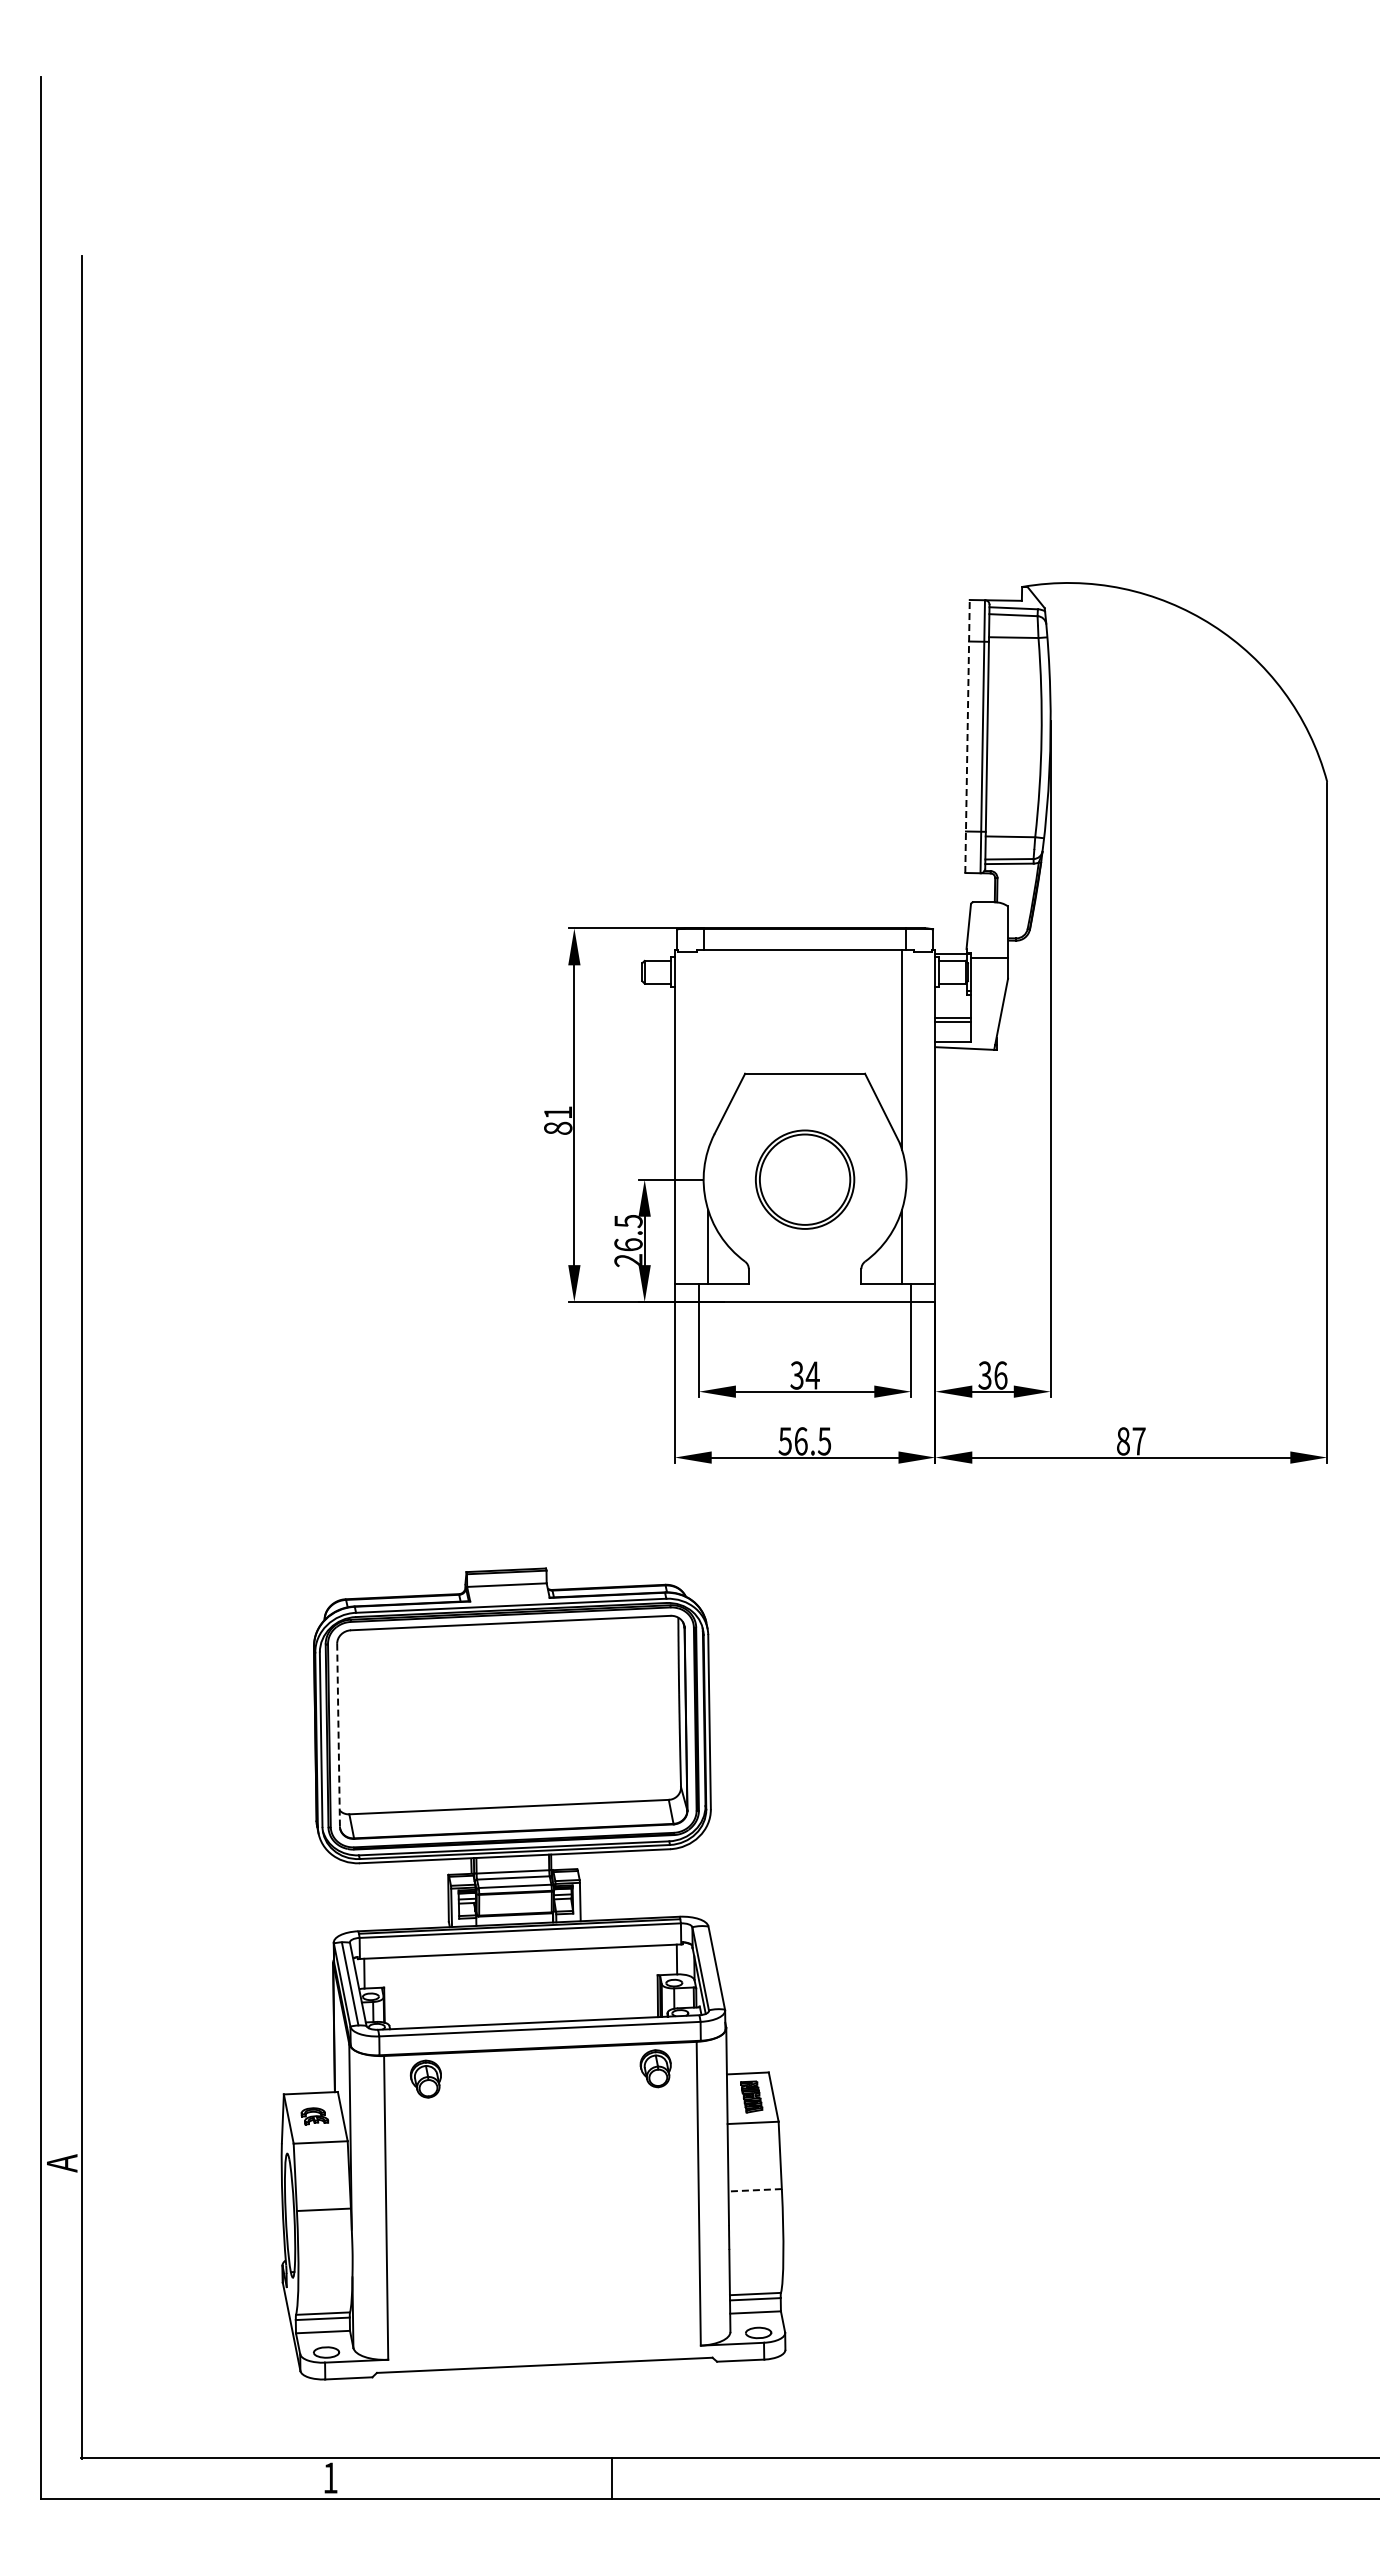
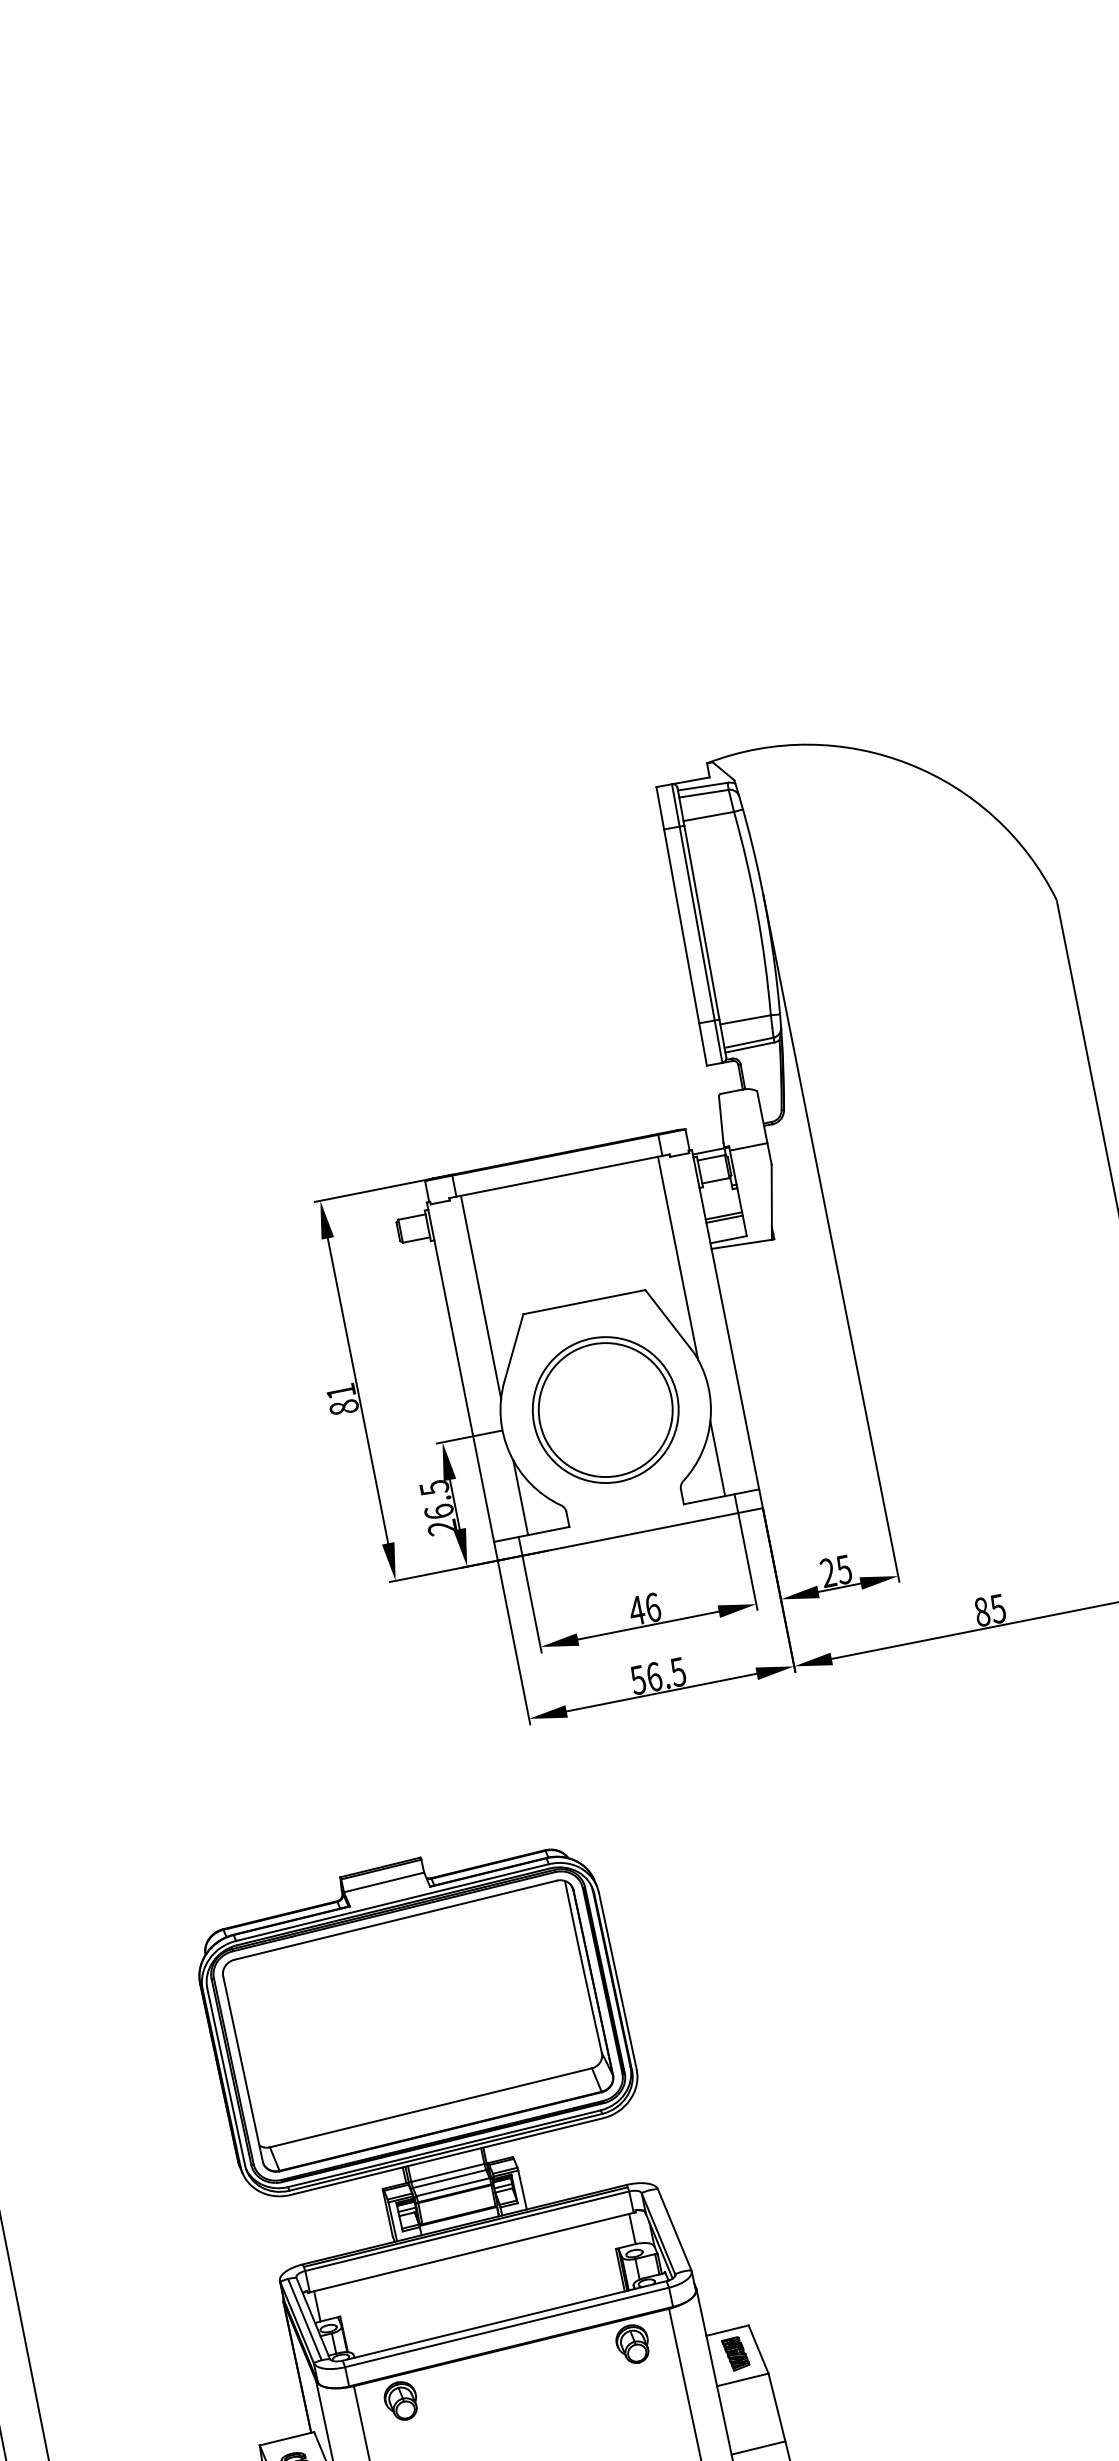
line: (967, 736) -> (681, 926), dashed -> solid
line: (708, 1049) -> (481, 1296), added
part: (804, 1179) -> (605, 1409), size x1.43
text: (804, 1375) -> (644, 1609), 34 -> 46
text: (992, 1375) -> (835, 1571), 36 -> 25
text: (1138, 1441) -> (997, 1609), 87 -> 85
line: (338, 1734) -> (242, 2068), dashed -> solid
line: (755, 2190) -> (758, 2448), dashed -> solid

